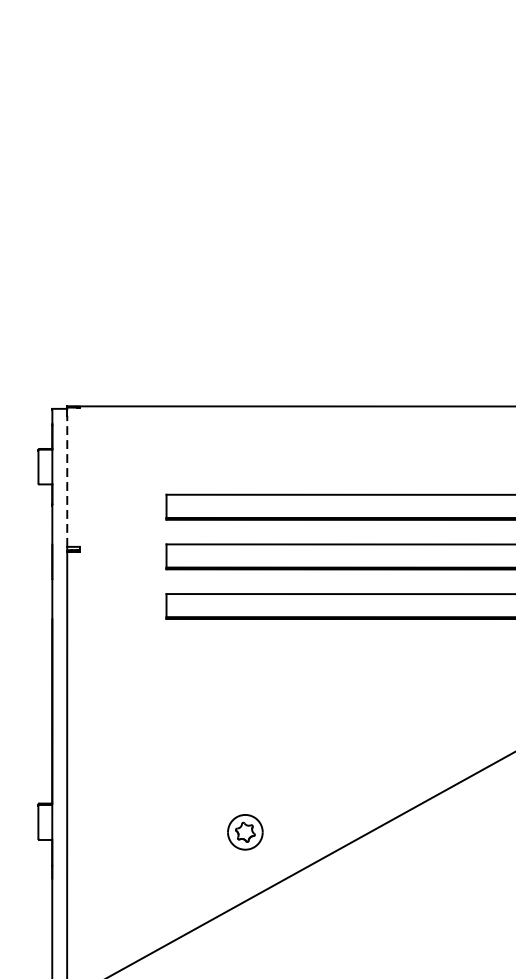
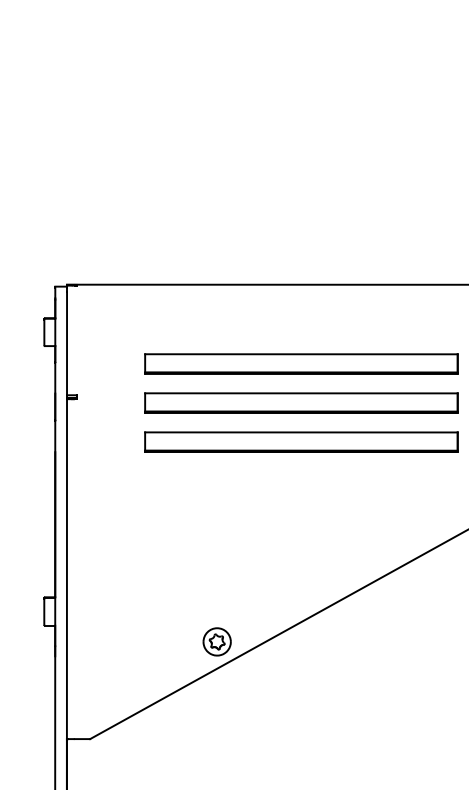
line: (67, 481) -> (67, 343), dashed -> solid
part: (244, 831) -> (216, 641), moved

